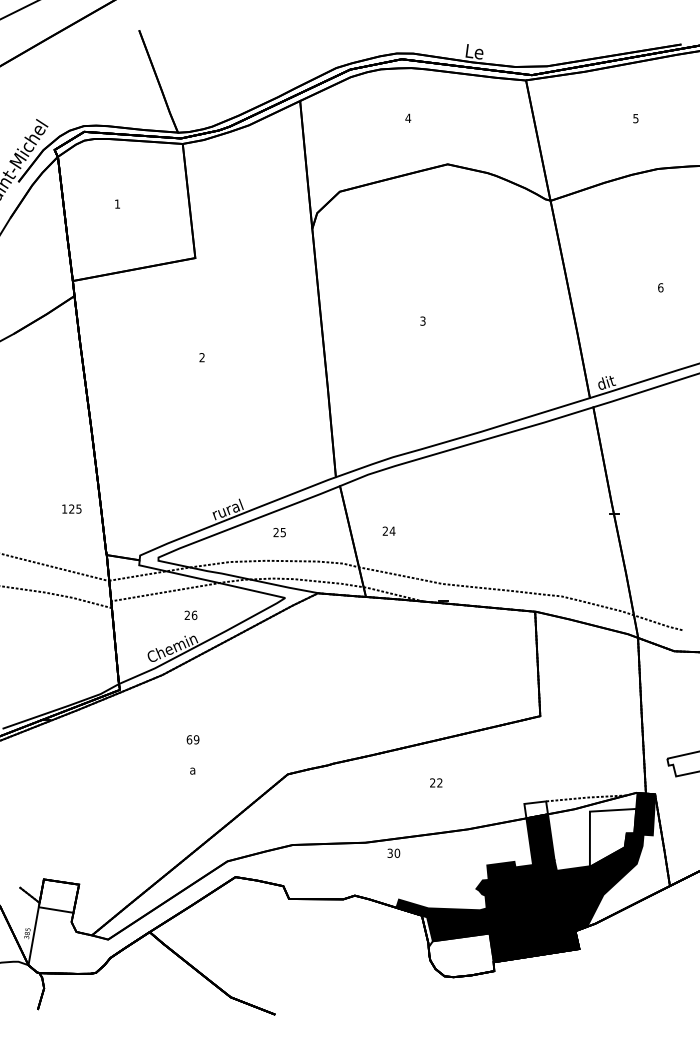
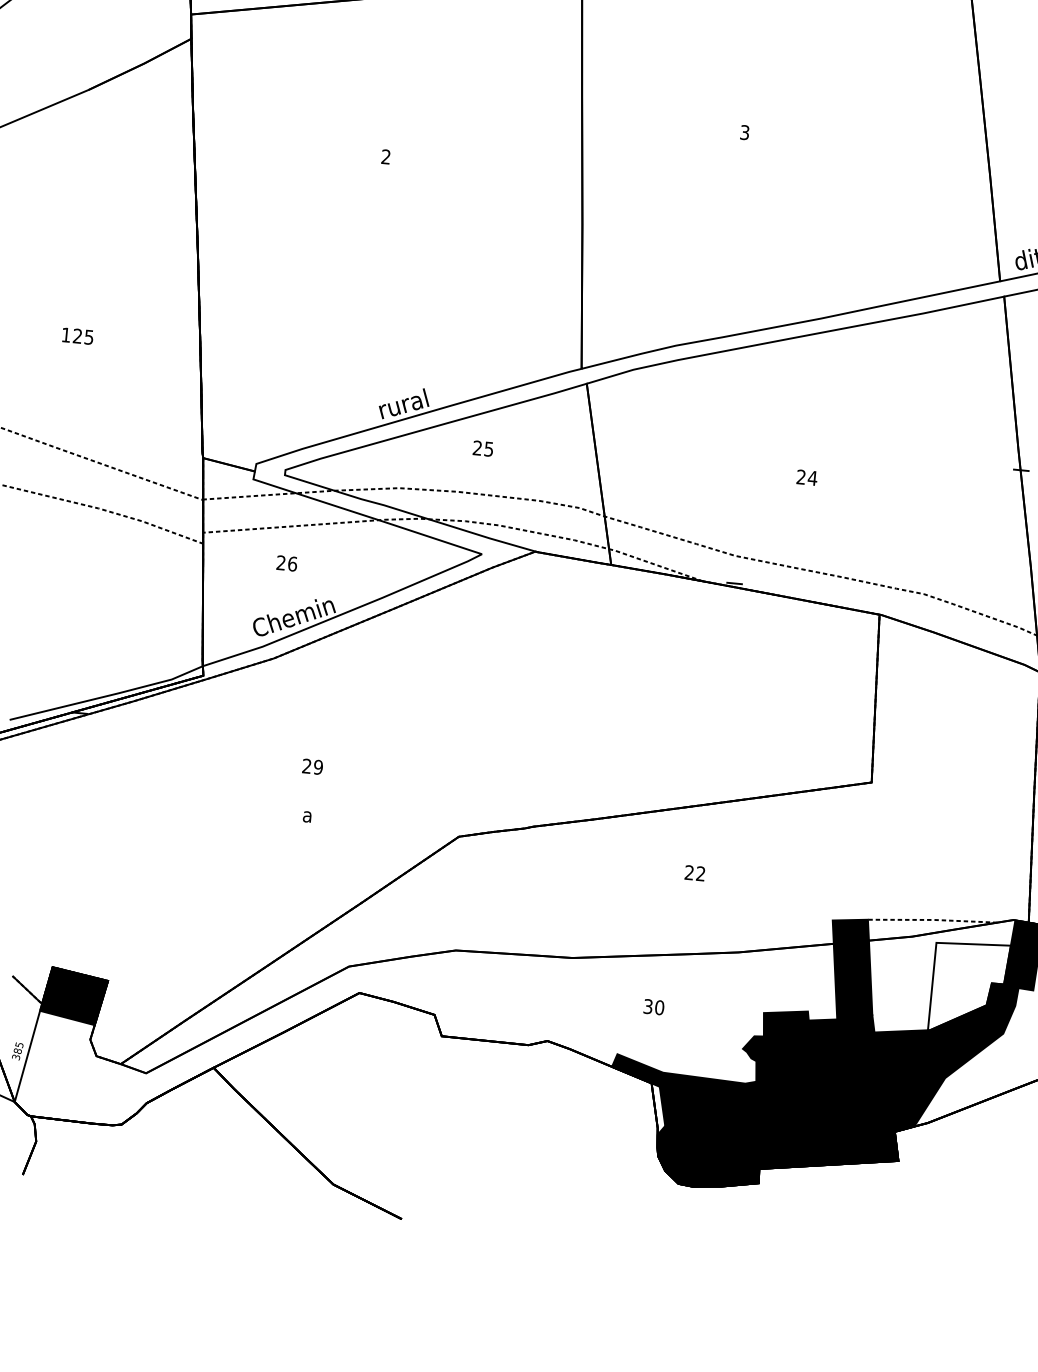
text: (71, 508) -> (77, 335), moved
text: (388, 530) -> (806, 476), moved
text: (190, 614) -> (286, 562), moved
text: (189, 739) -> (307, 765), 69 -> 29
fill: (536, 809) -> (851, 931), added
text: (393, 852) -> (653, 1005), moved
fill: (58, 895) -> (73, 995), added
fill: (461, 955) -> (708, 1153), added

